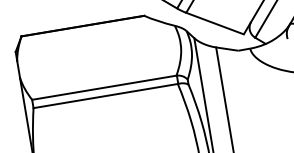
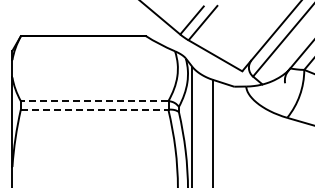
line: (104, 88) -> (94, 101), solid -> dashed
line: (105, 95) -> (94, 109), solid -> dashed

